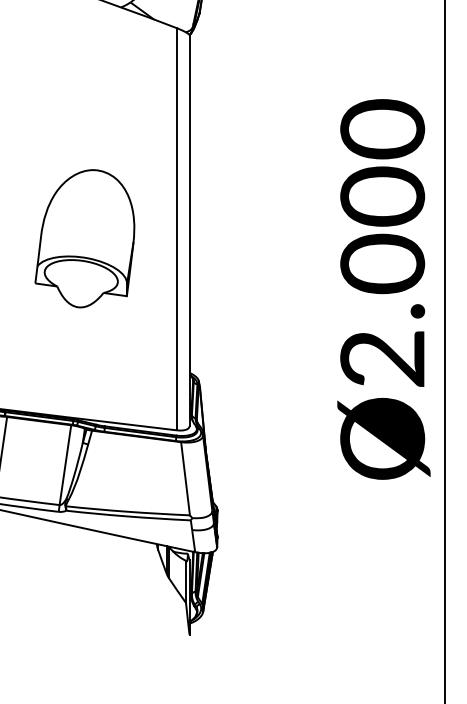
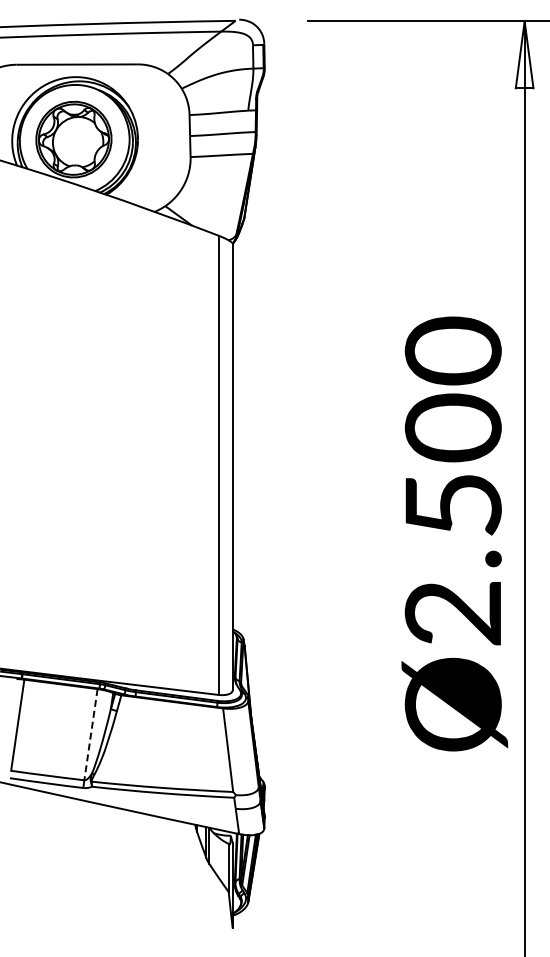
part: (84, 238) -> (112, 475), removed
text: (381, 263) -> (452, 504), Ø2.000 -> Ø2.500
line: (65, 465) -> (90, 735), solid -> dashed

